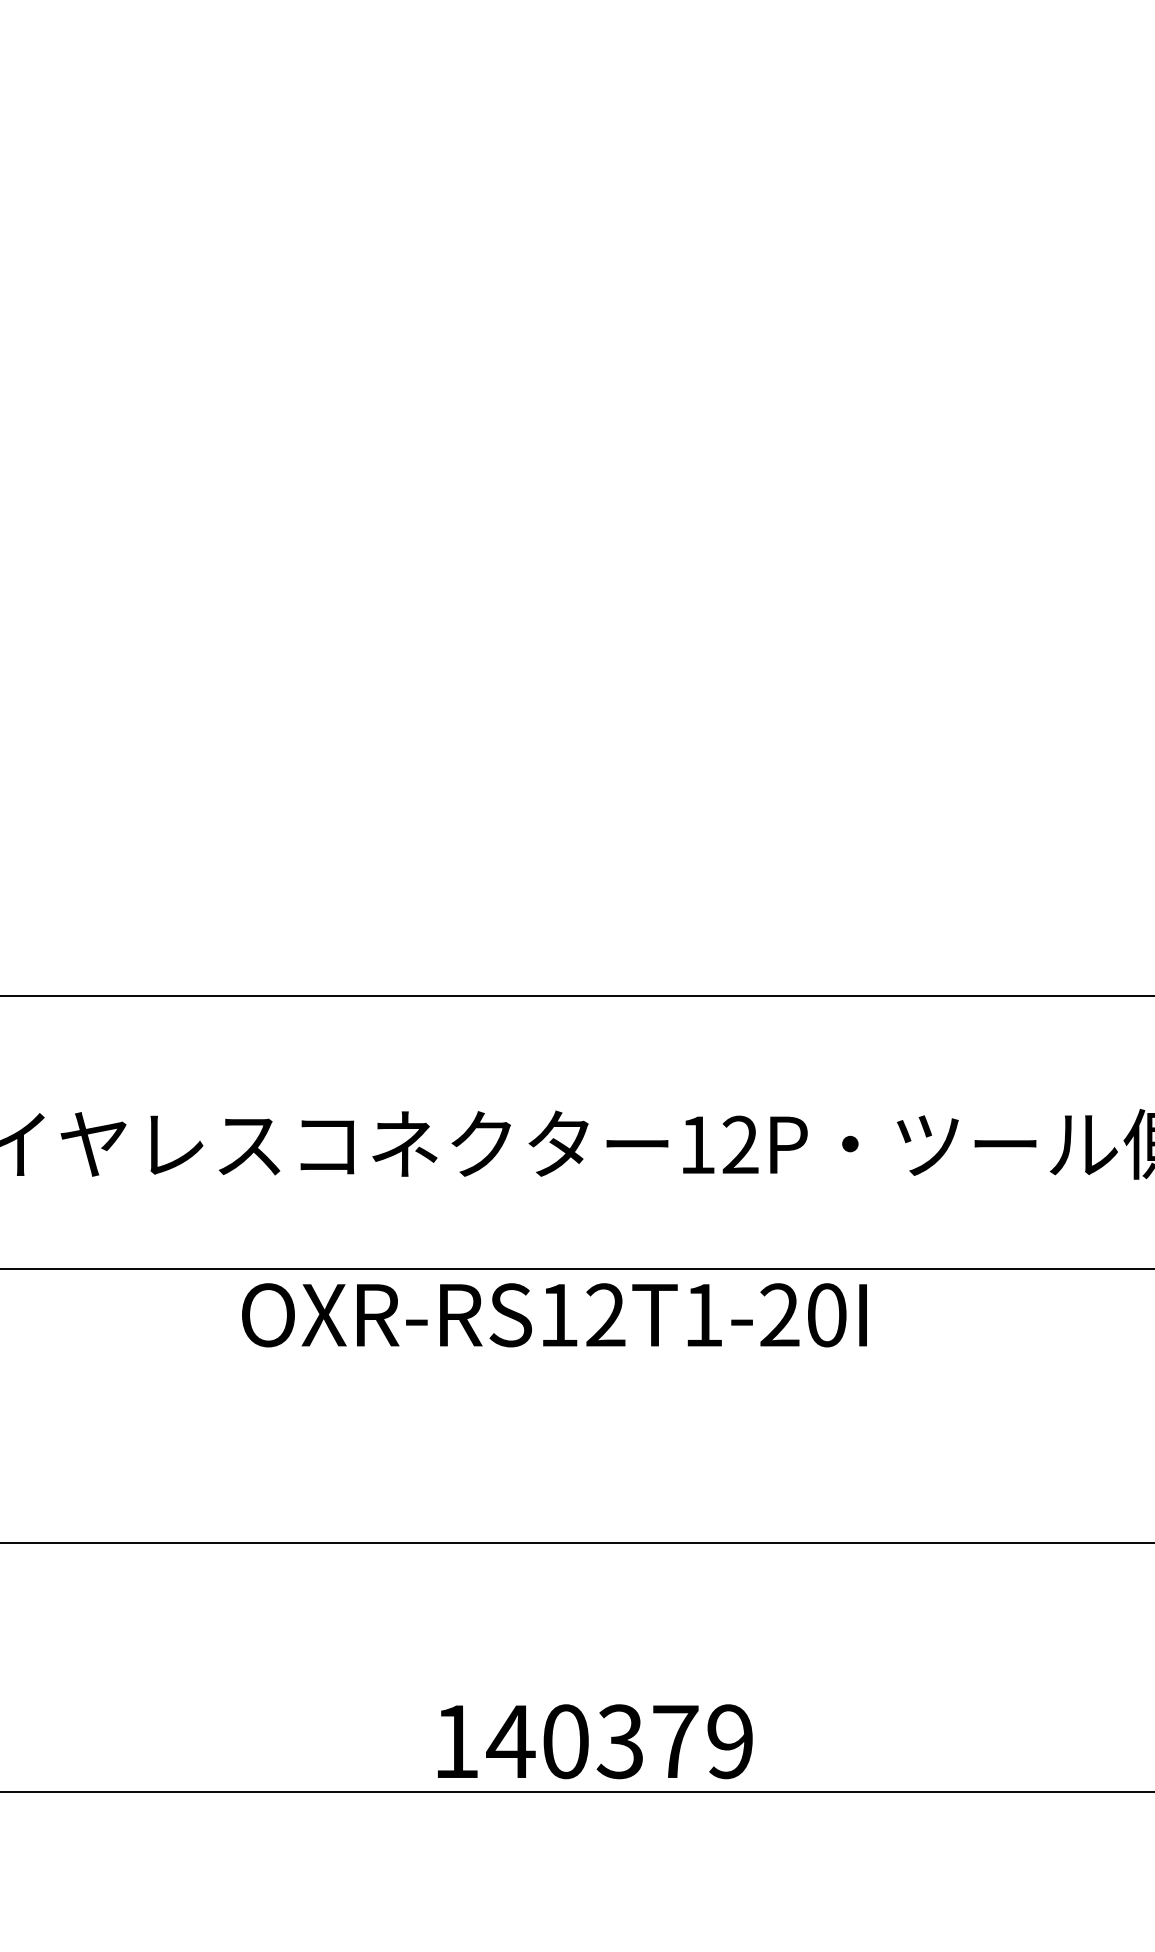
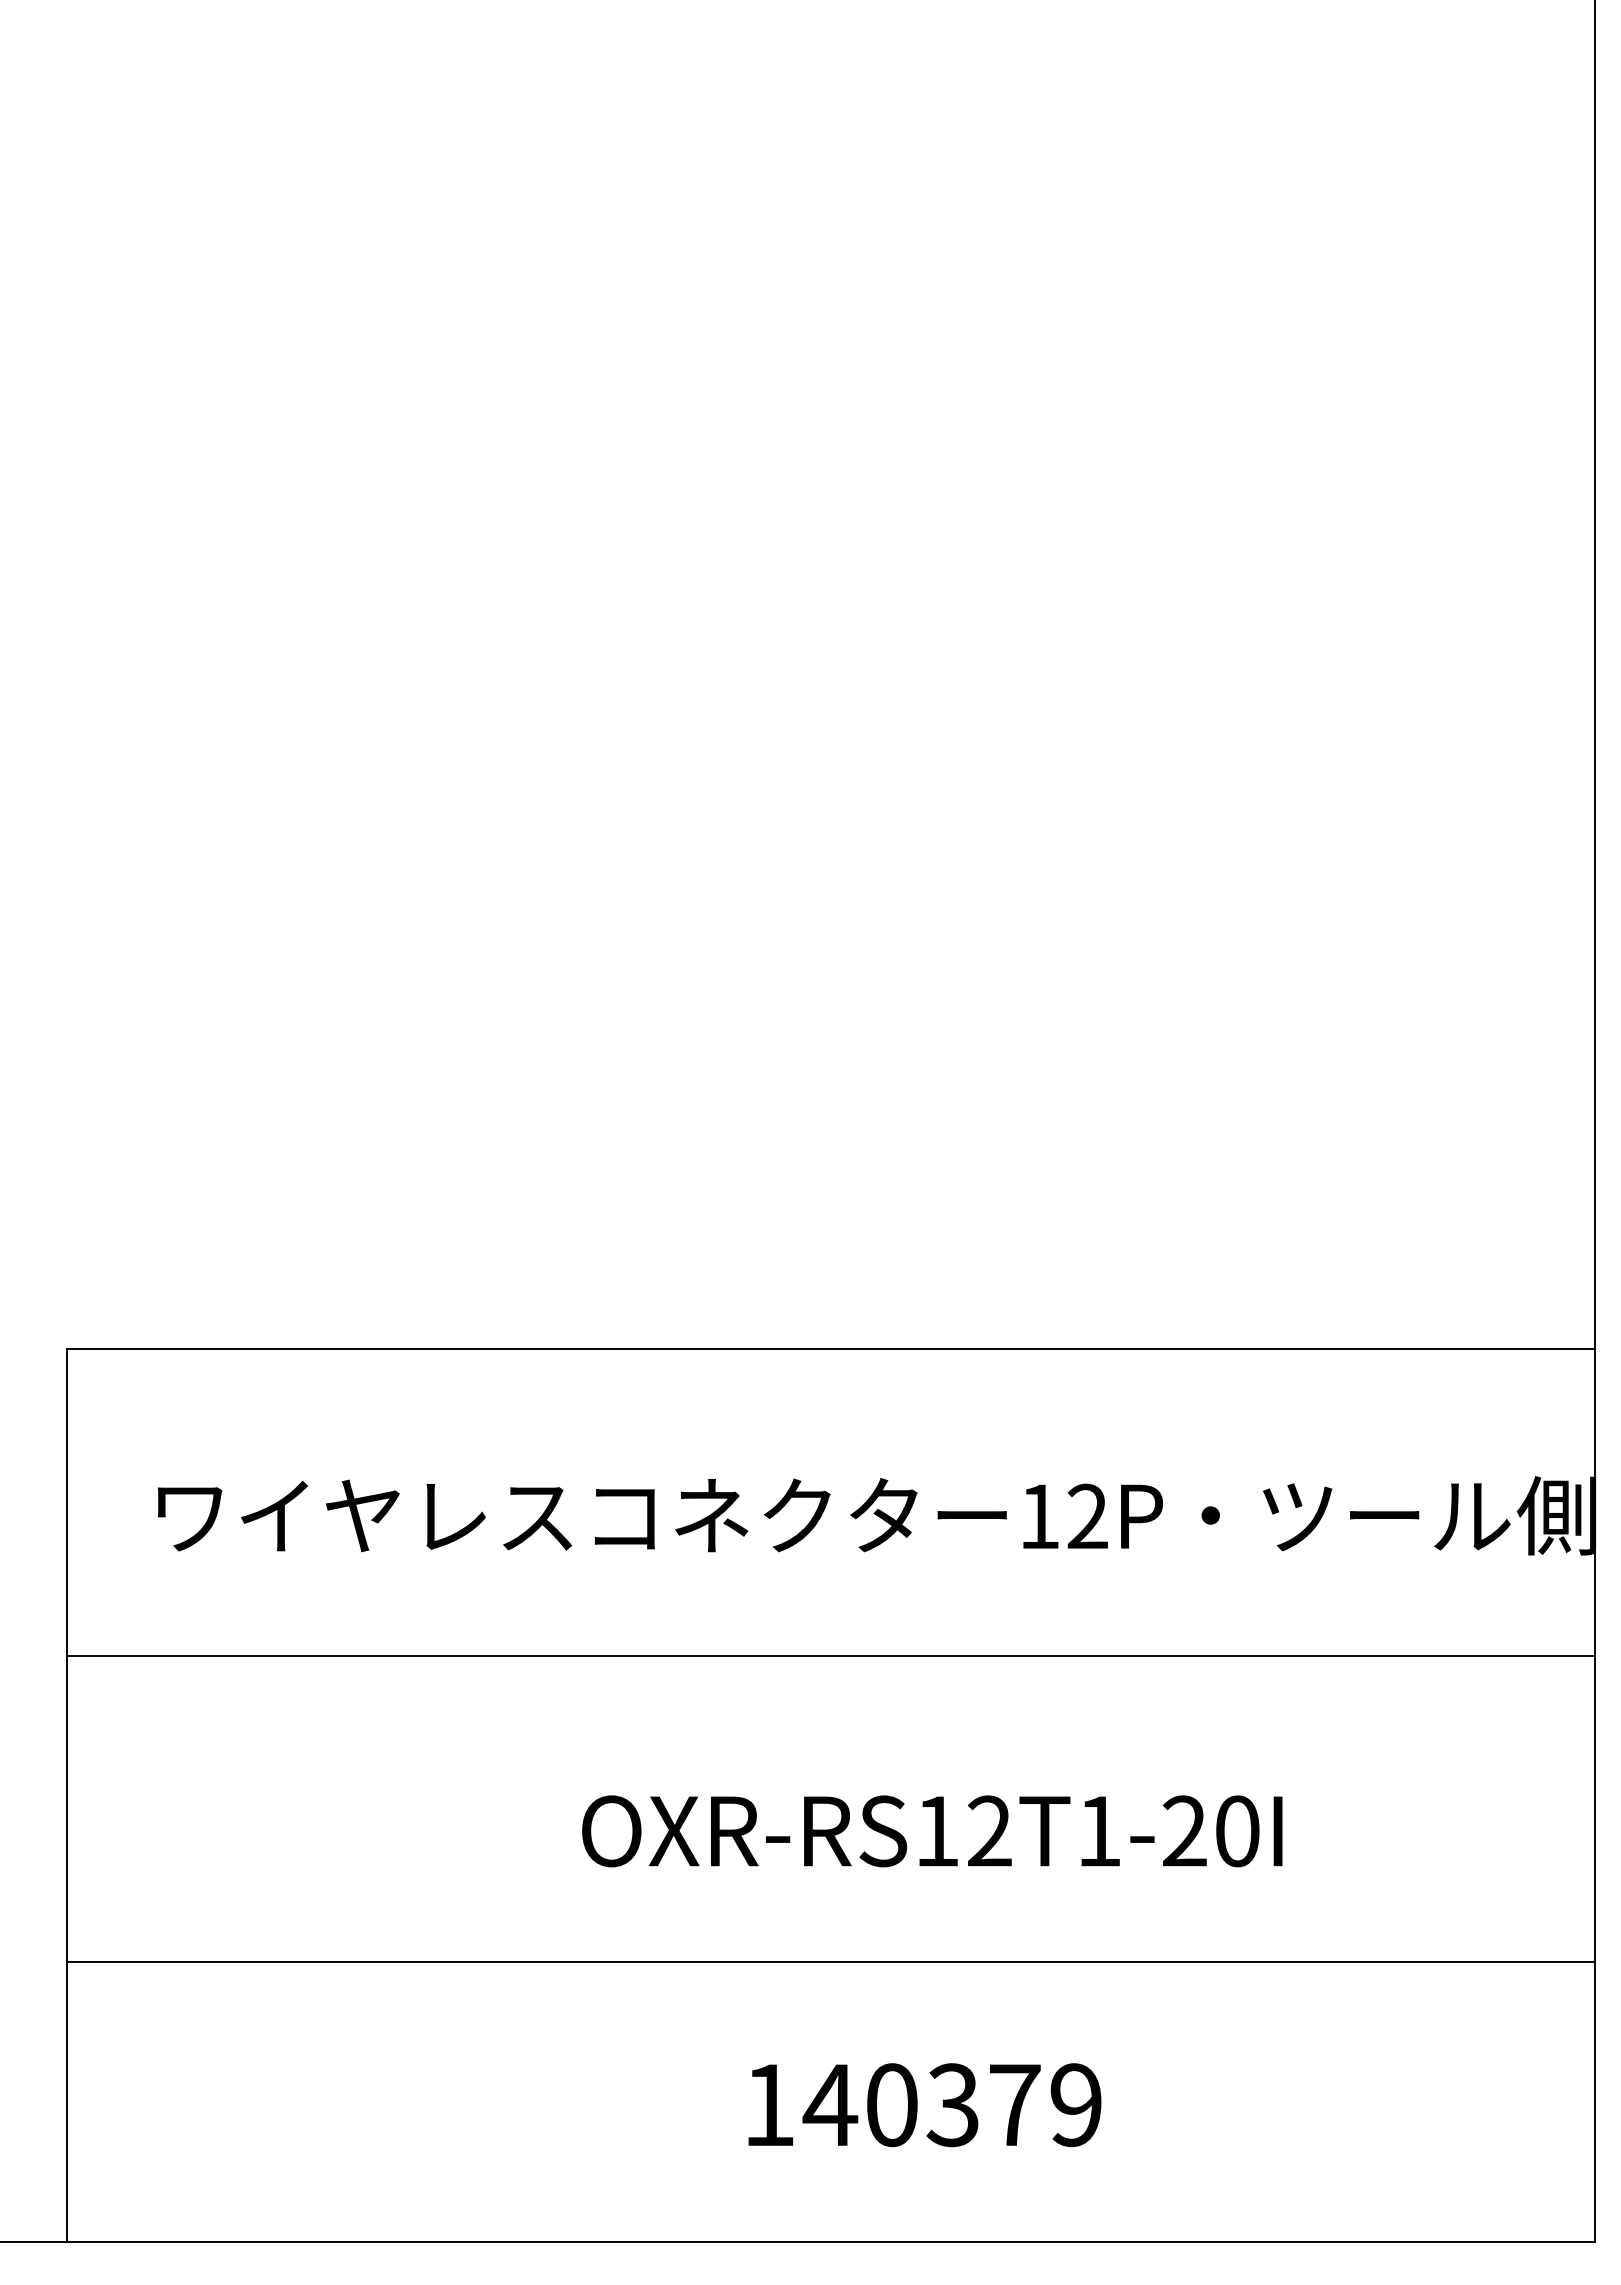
text: (554, 1315) -> (932, 1831), moved
text: (594, 1742) -> (924, 2105), moved

